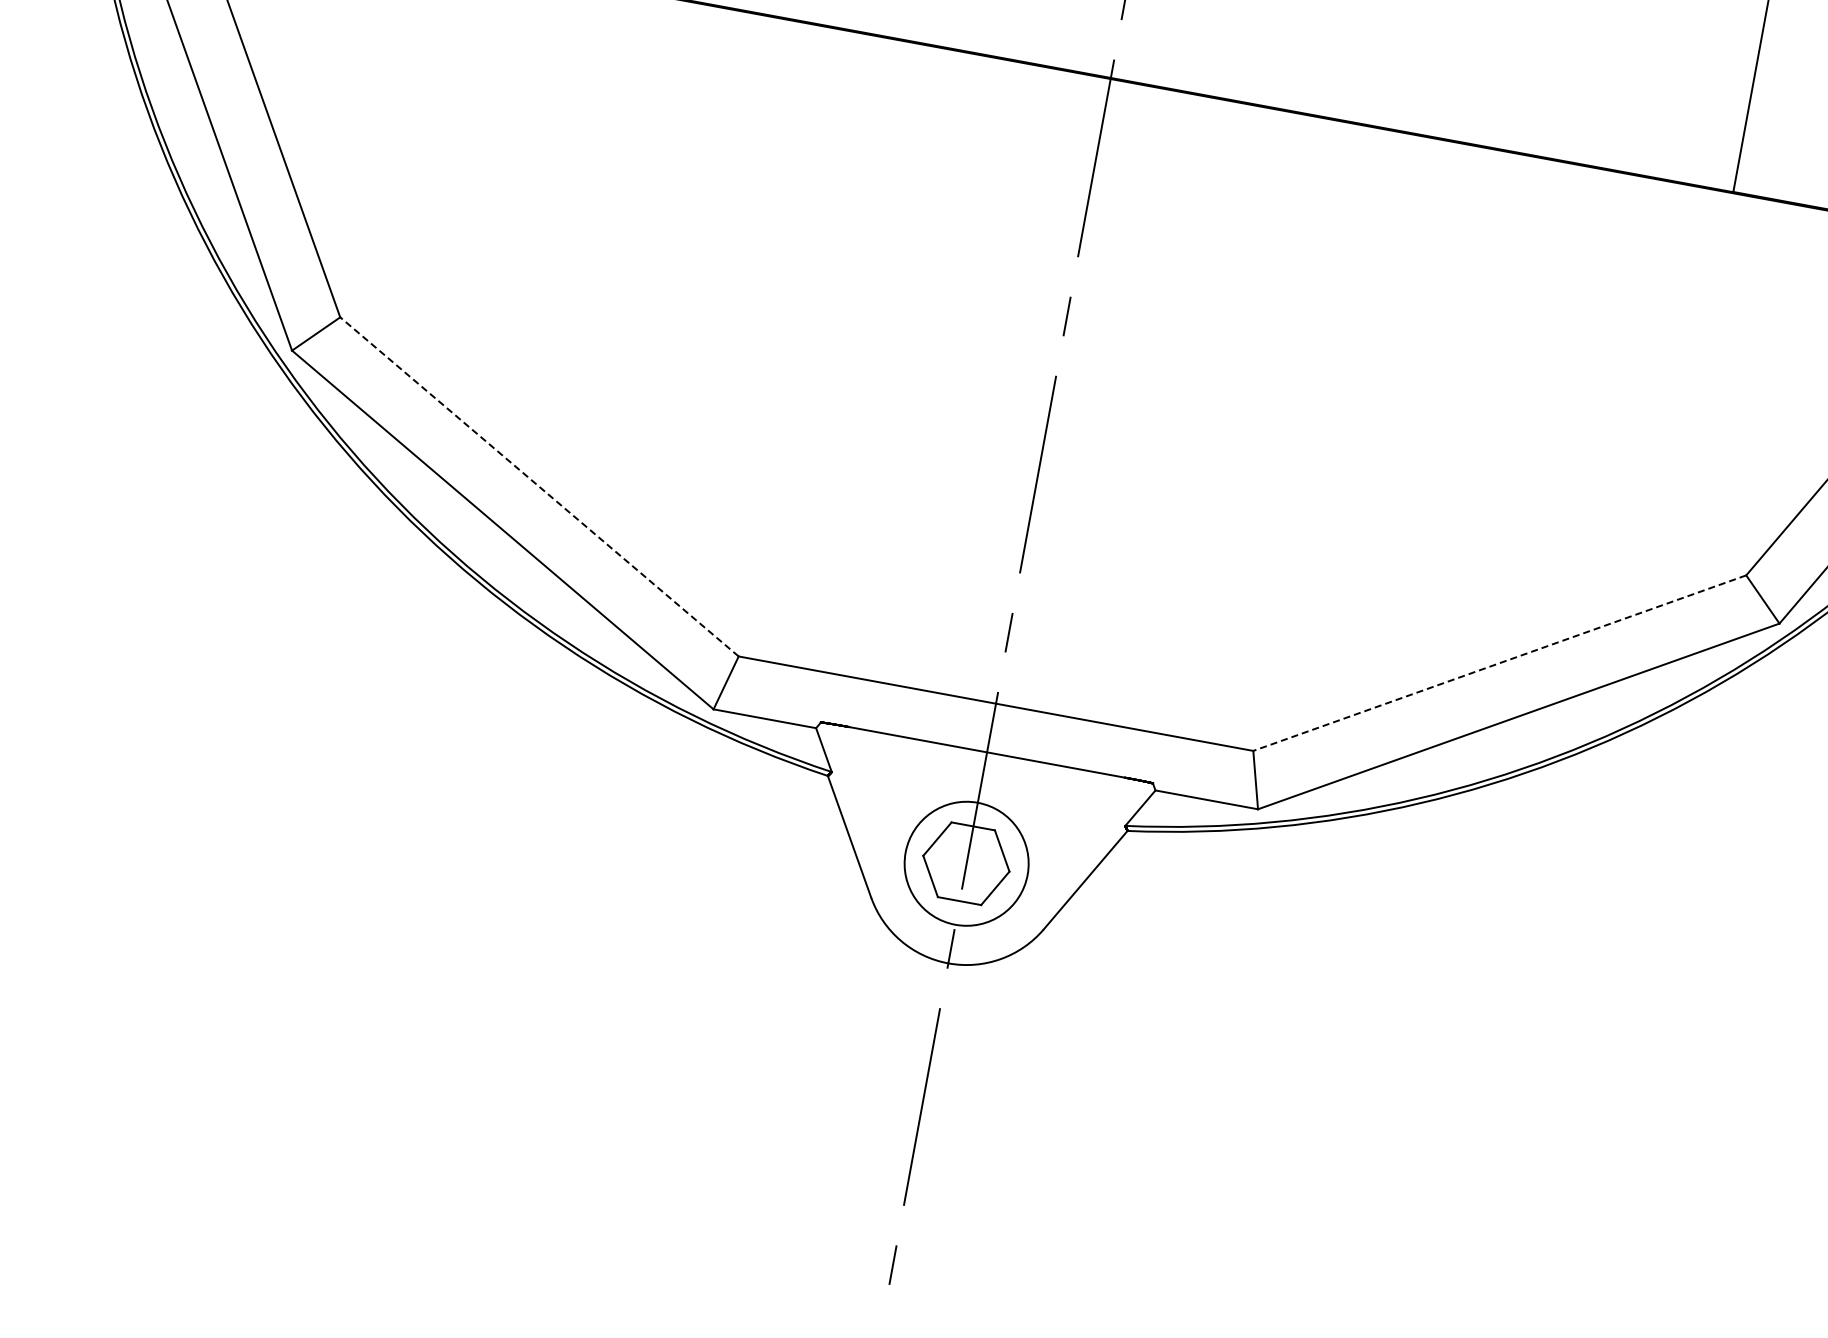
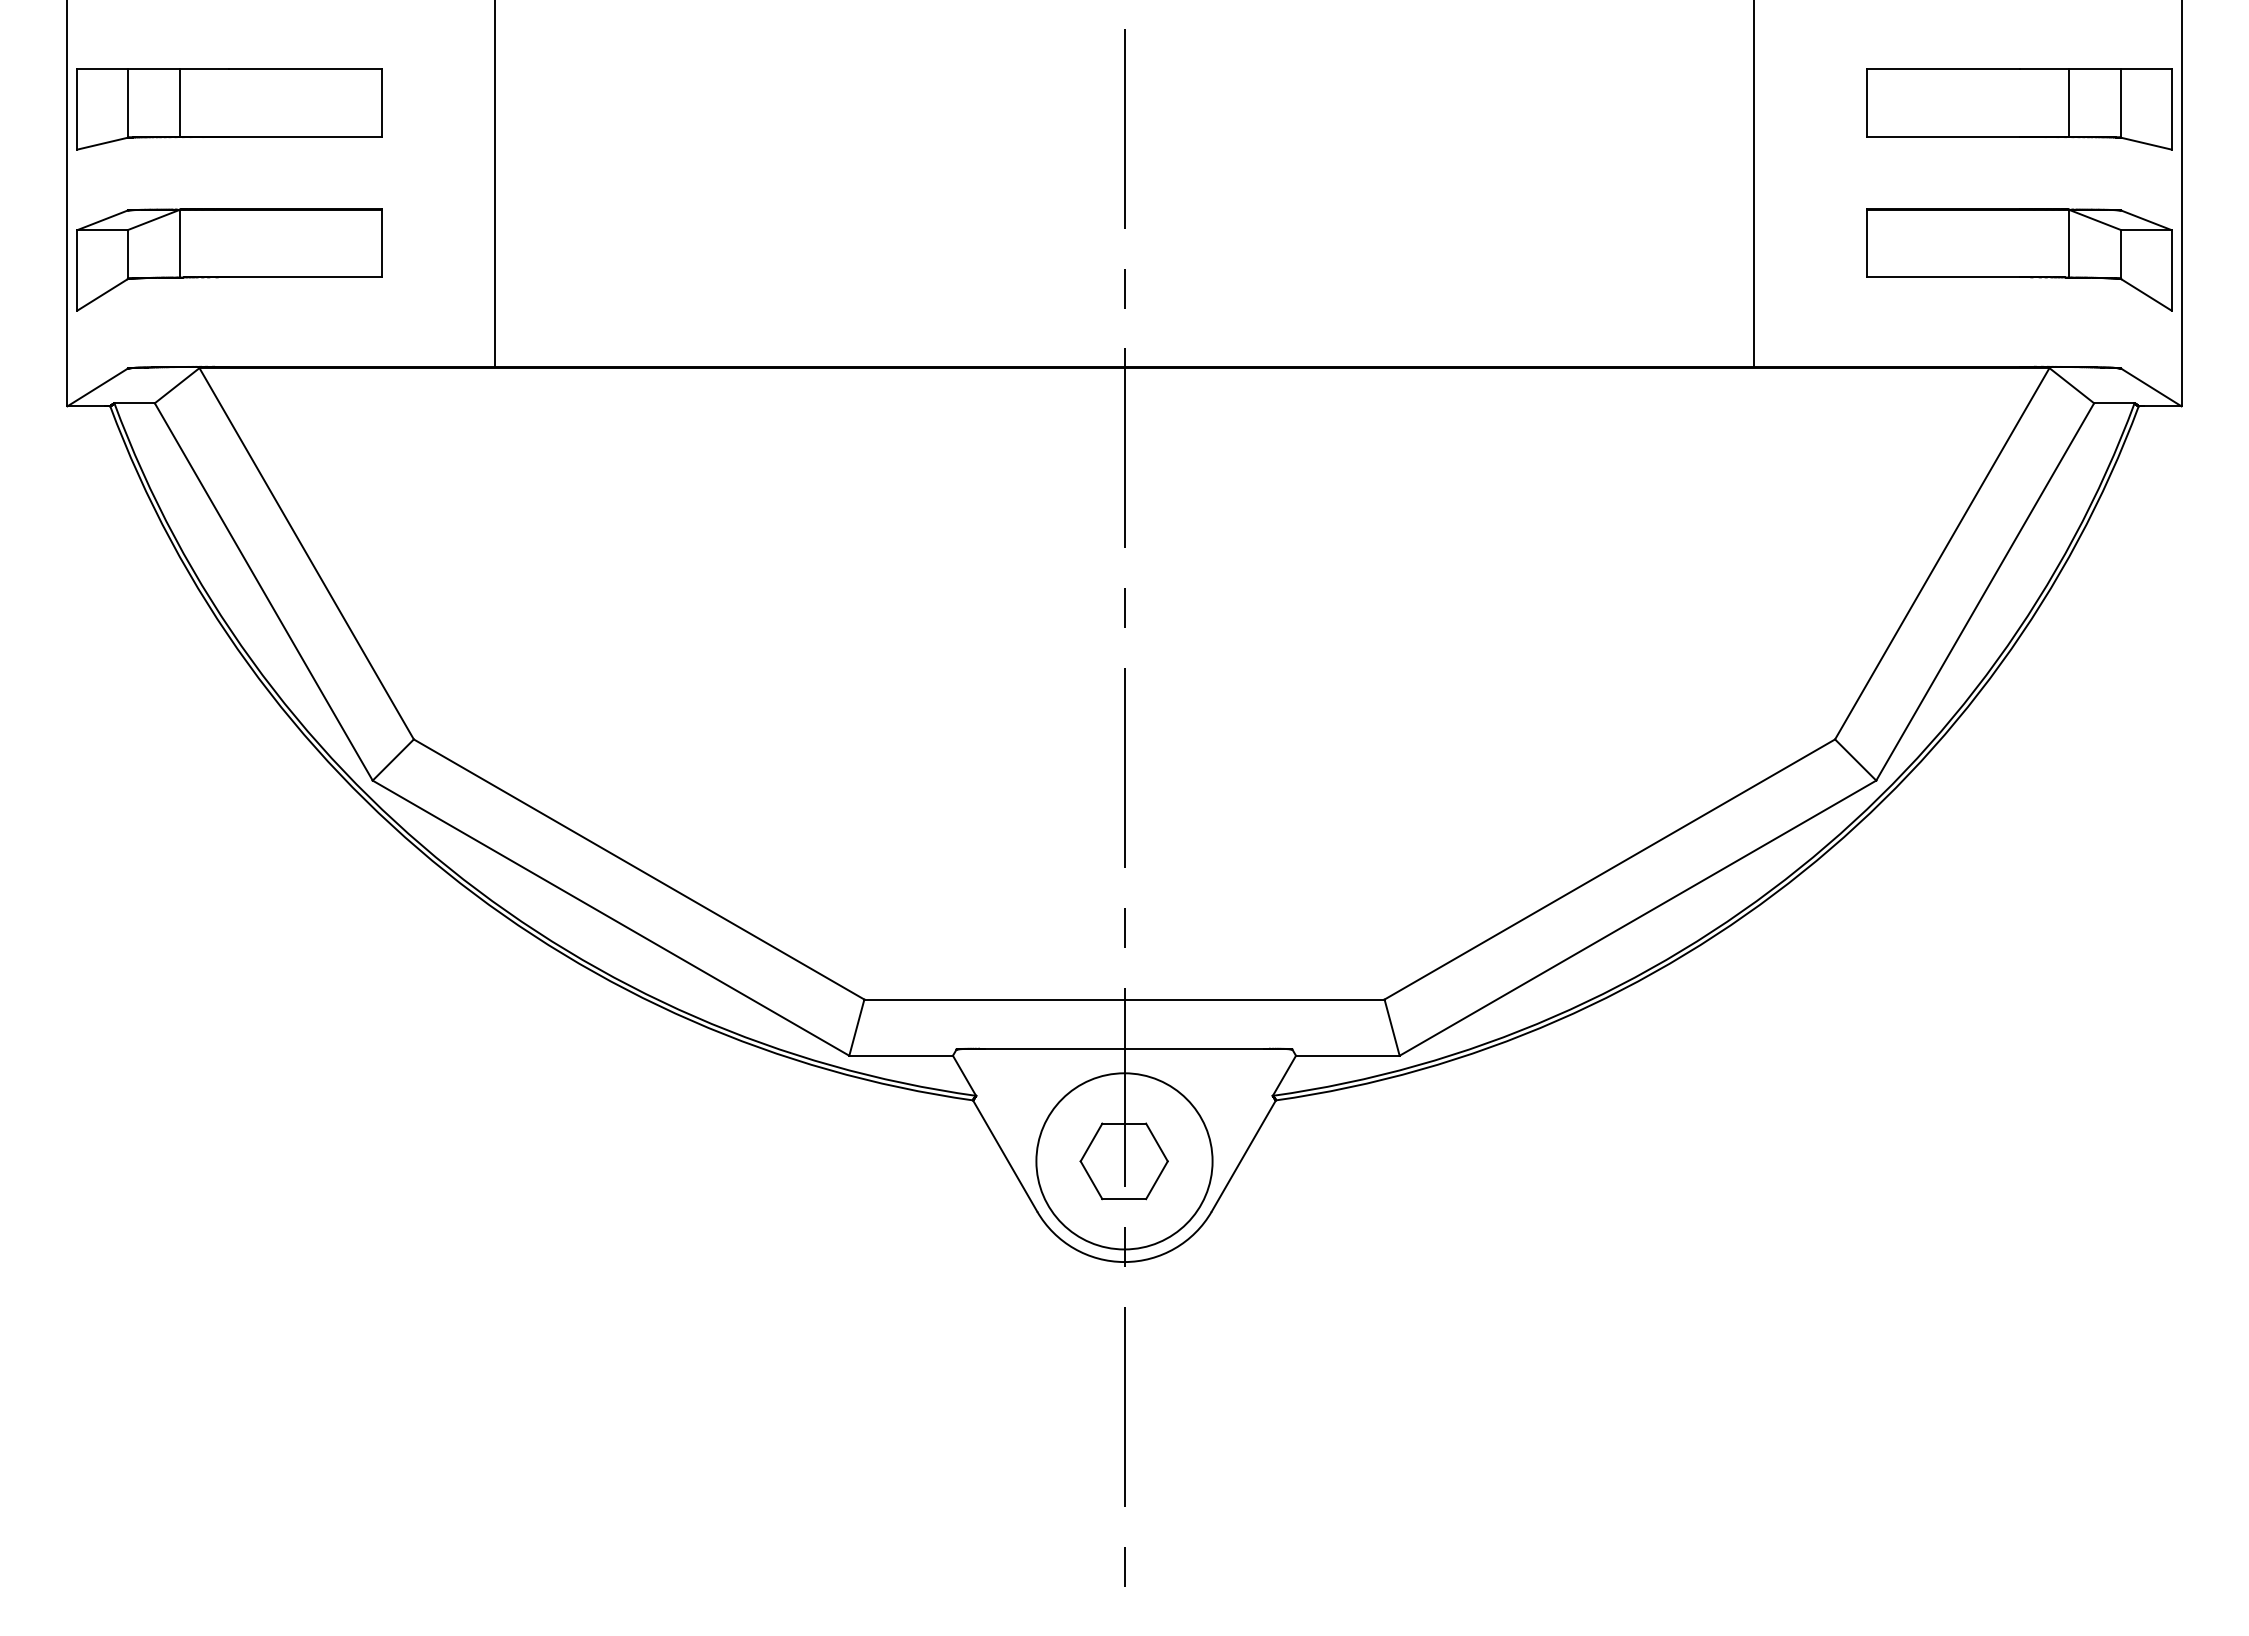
line: (538, 486) -> (638, 869), dashed -> solid
line: (1499, 663) -> (1609, 869), dashed -> solid
circle: (966, 863) -> (1124, 1161), size x1.43

